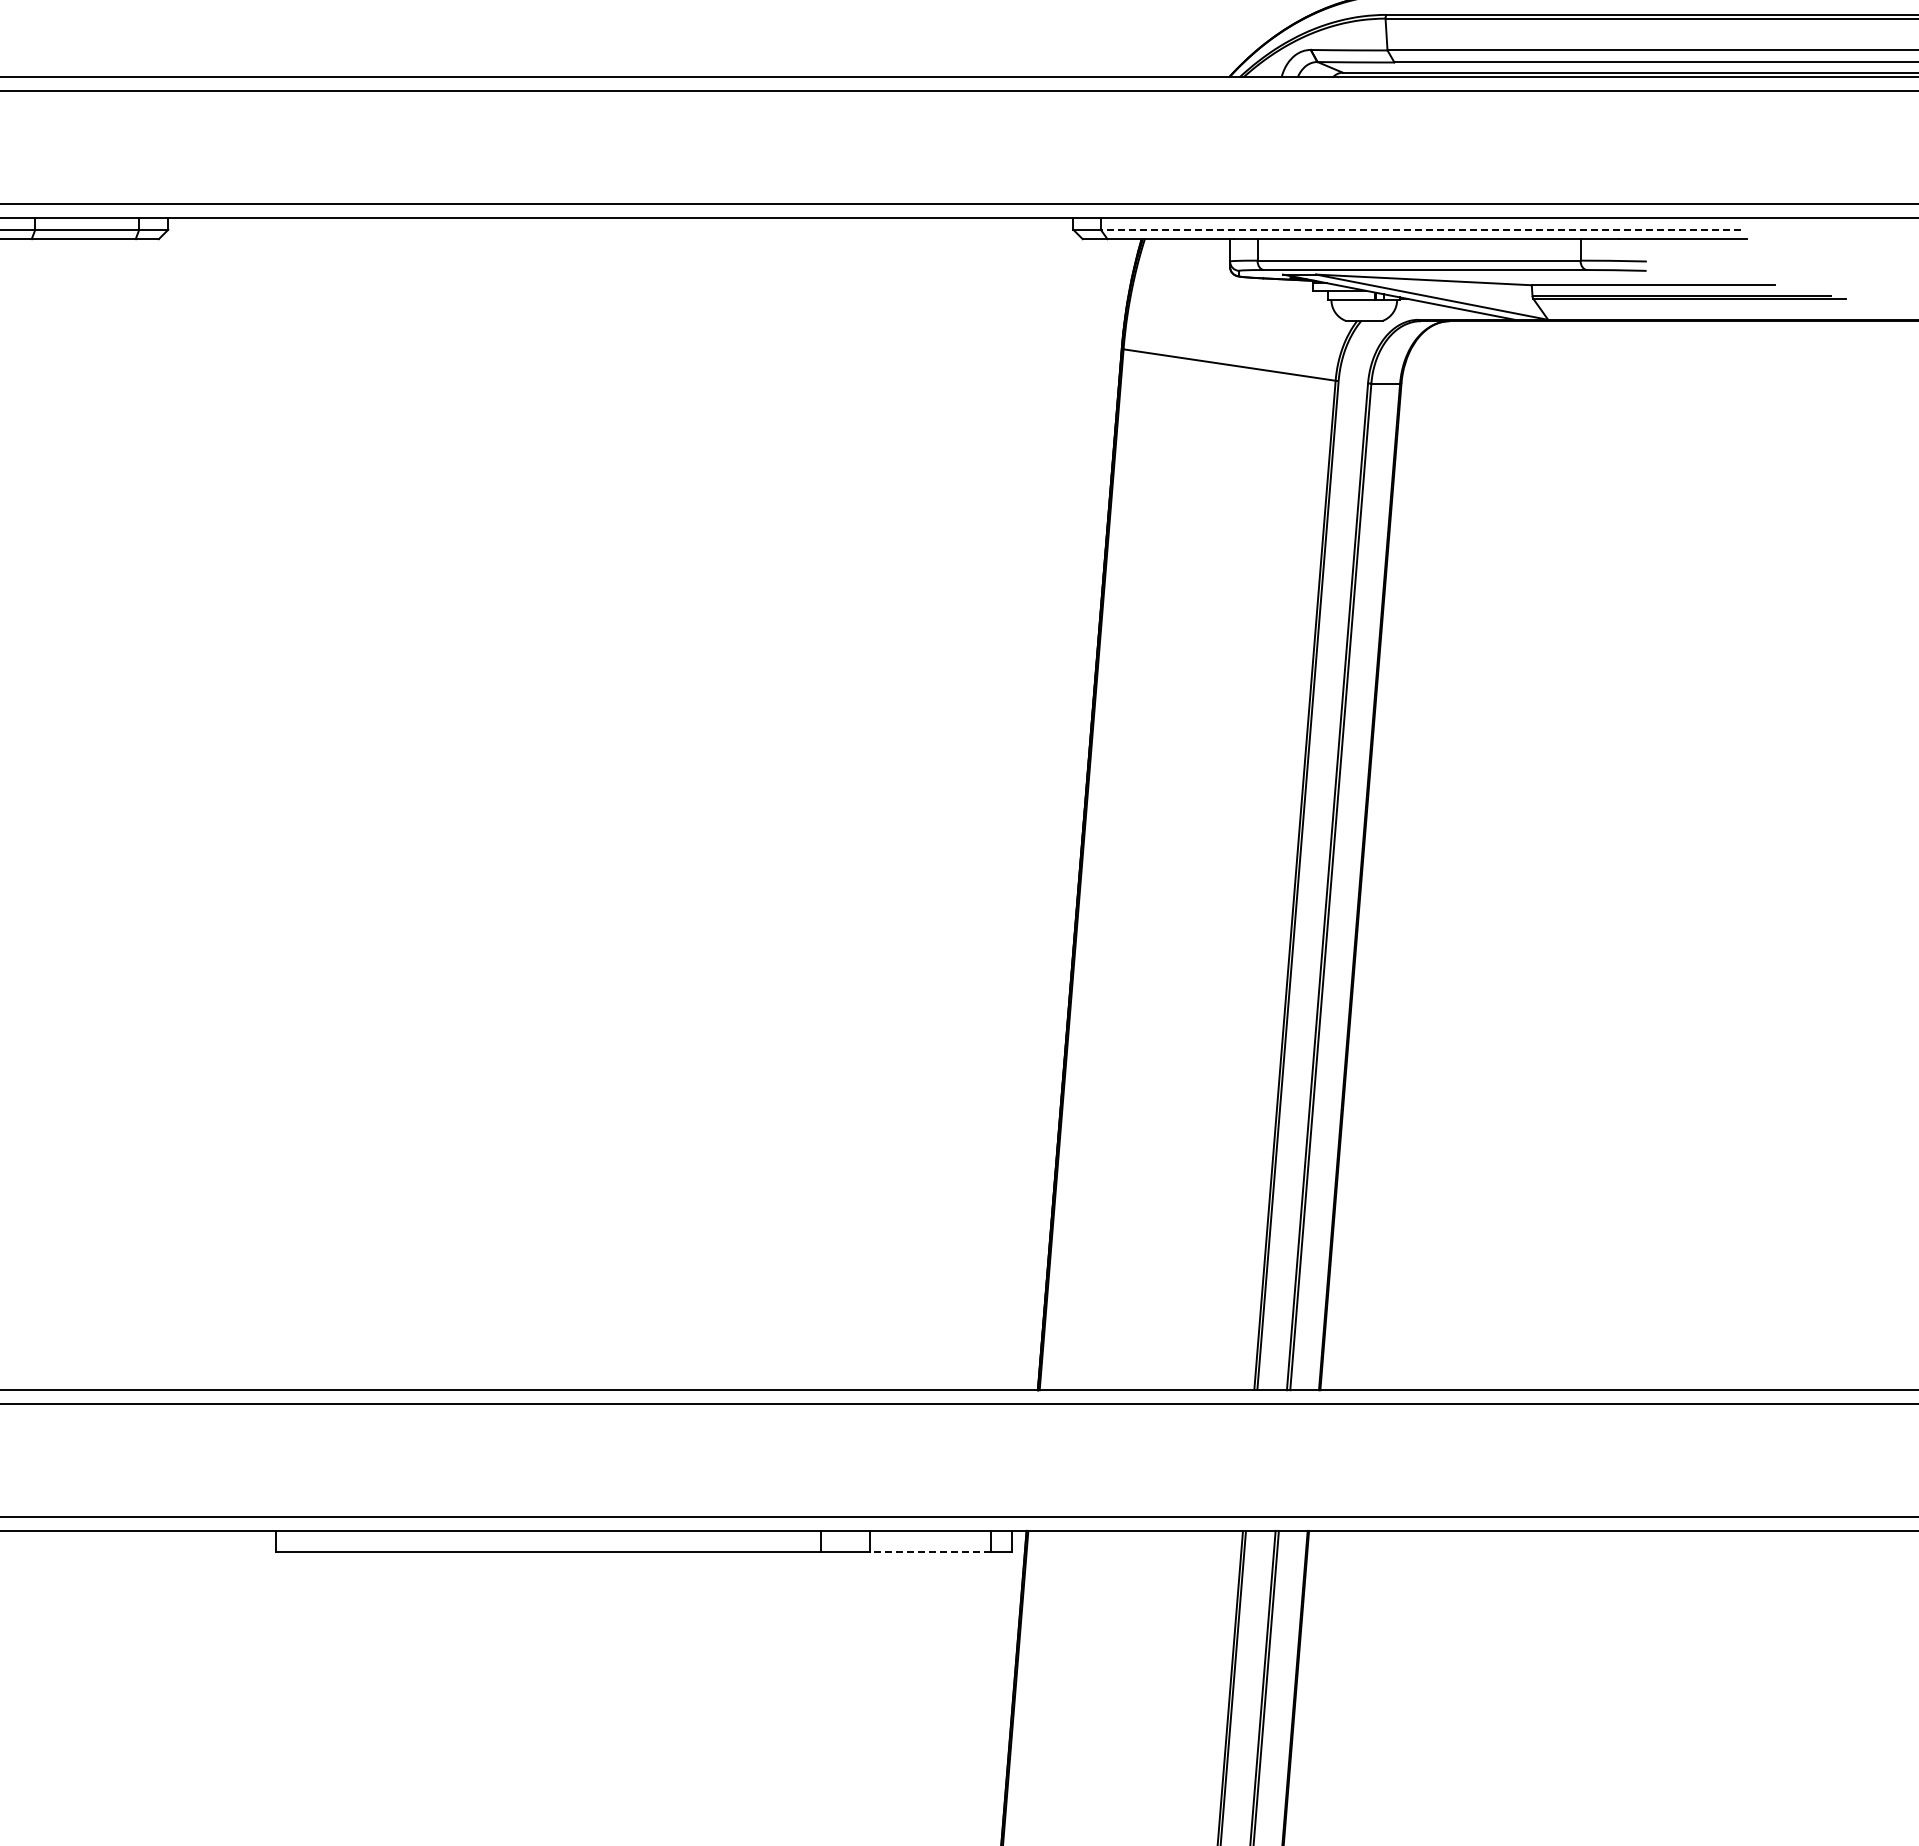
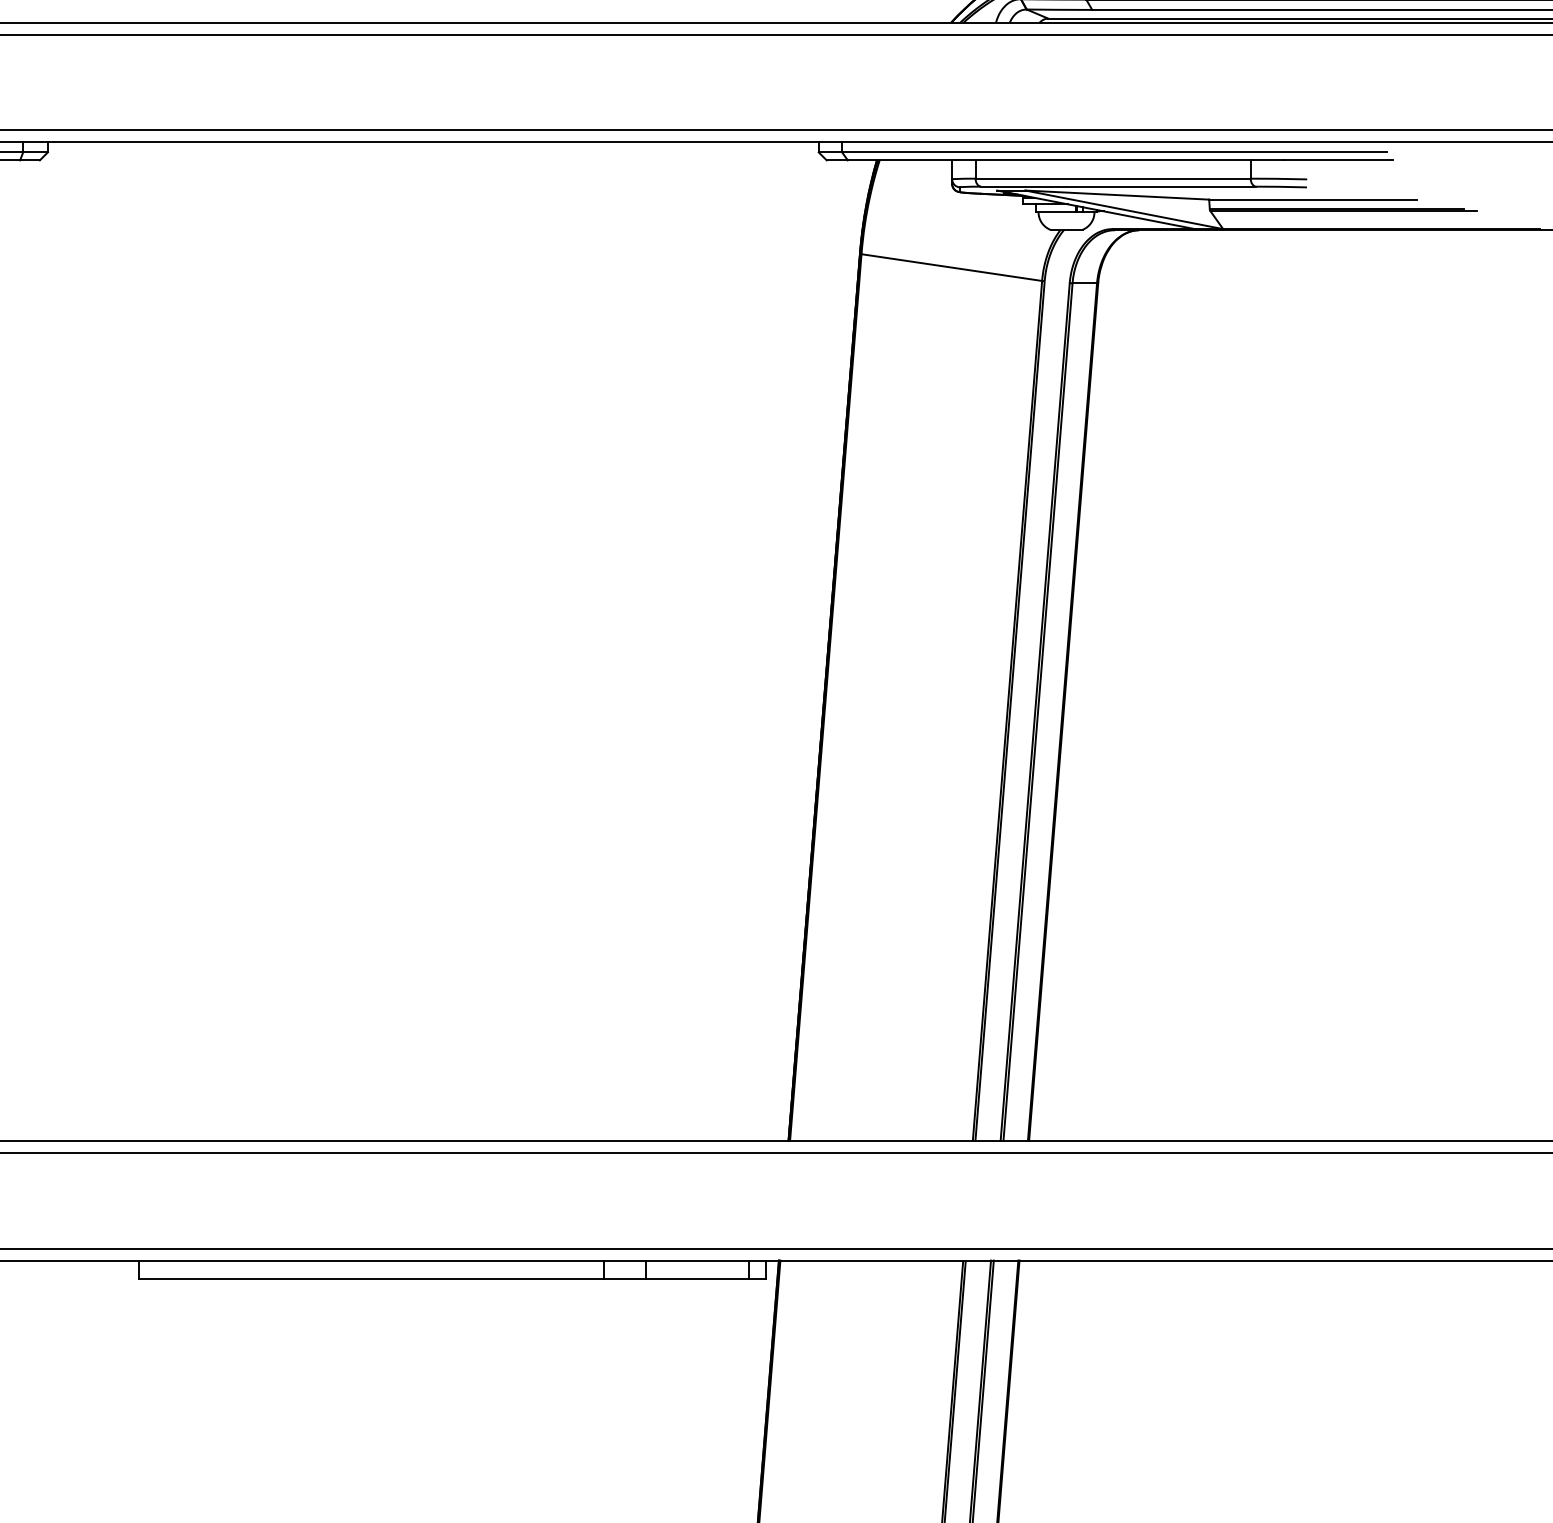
line: (1420, 229) -> (1114, 152), dashed -> solid
line: (930, 1552) -> (697, 1278), dashed -> solid

